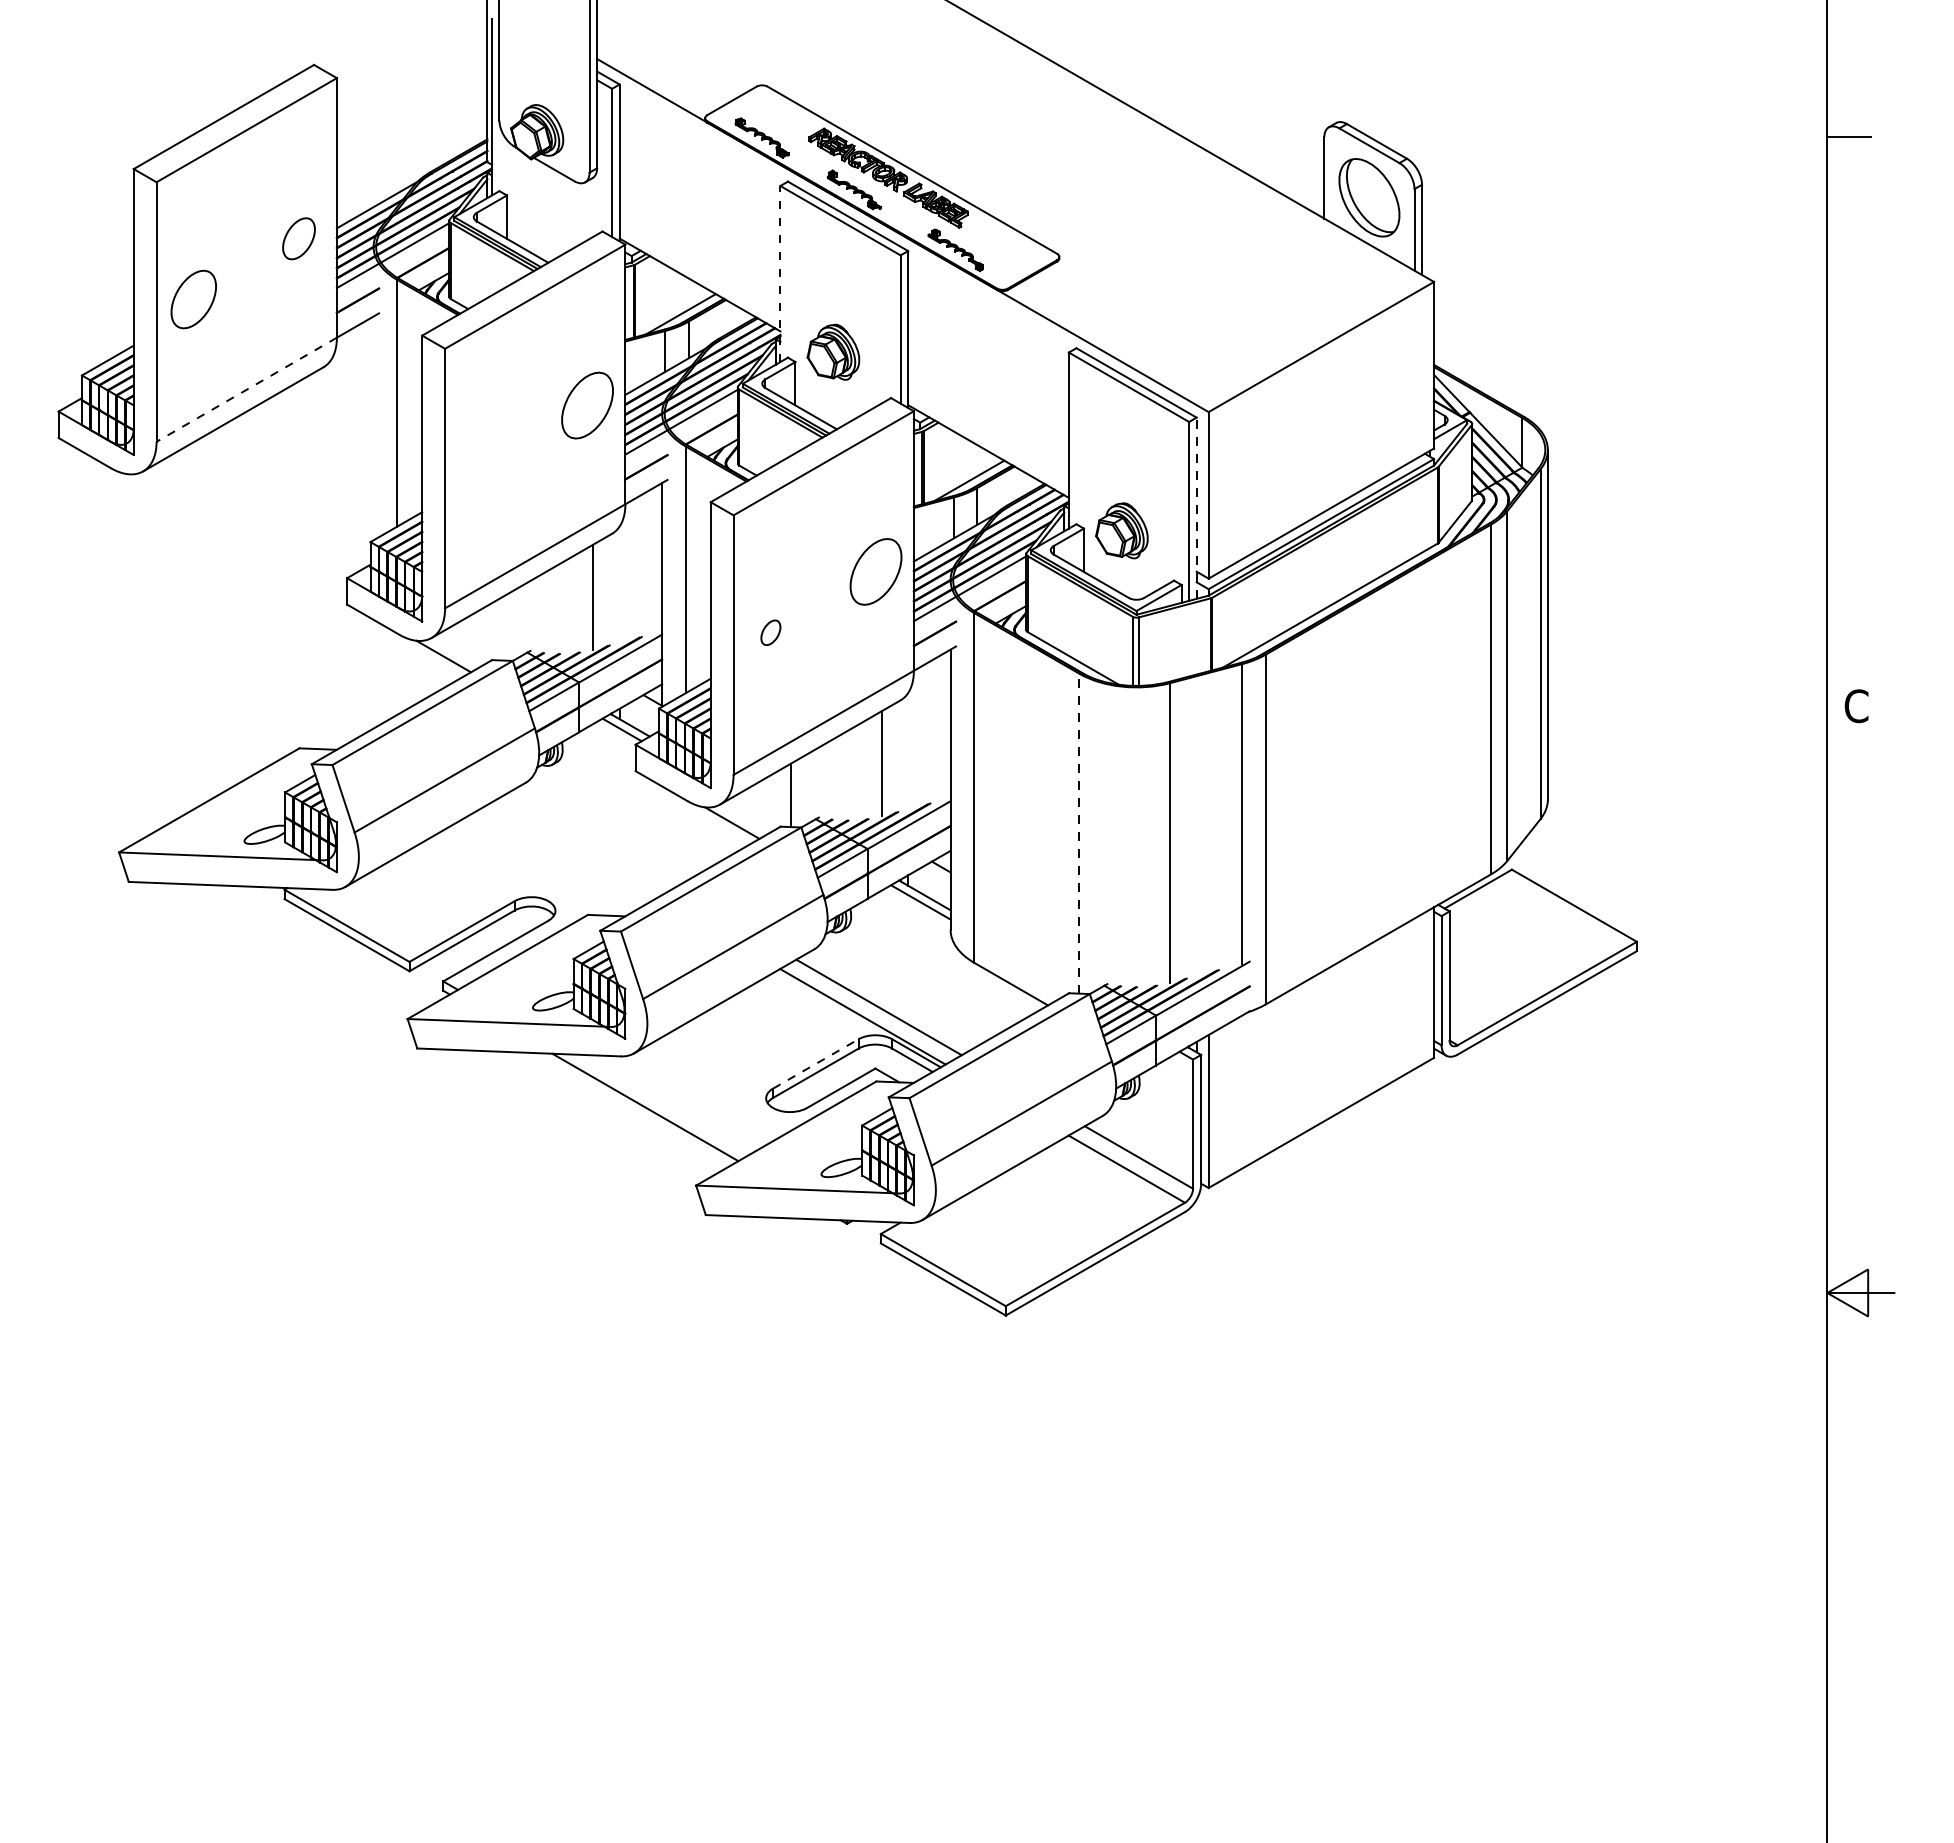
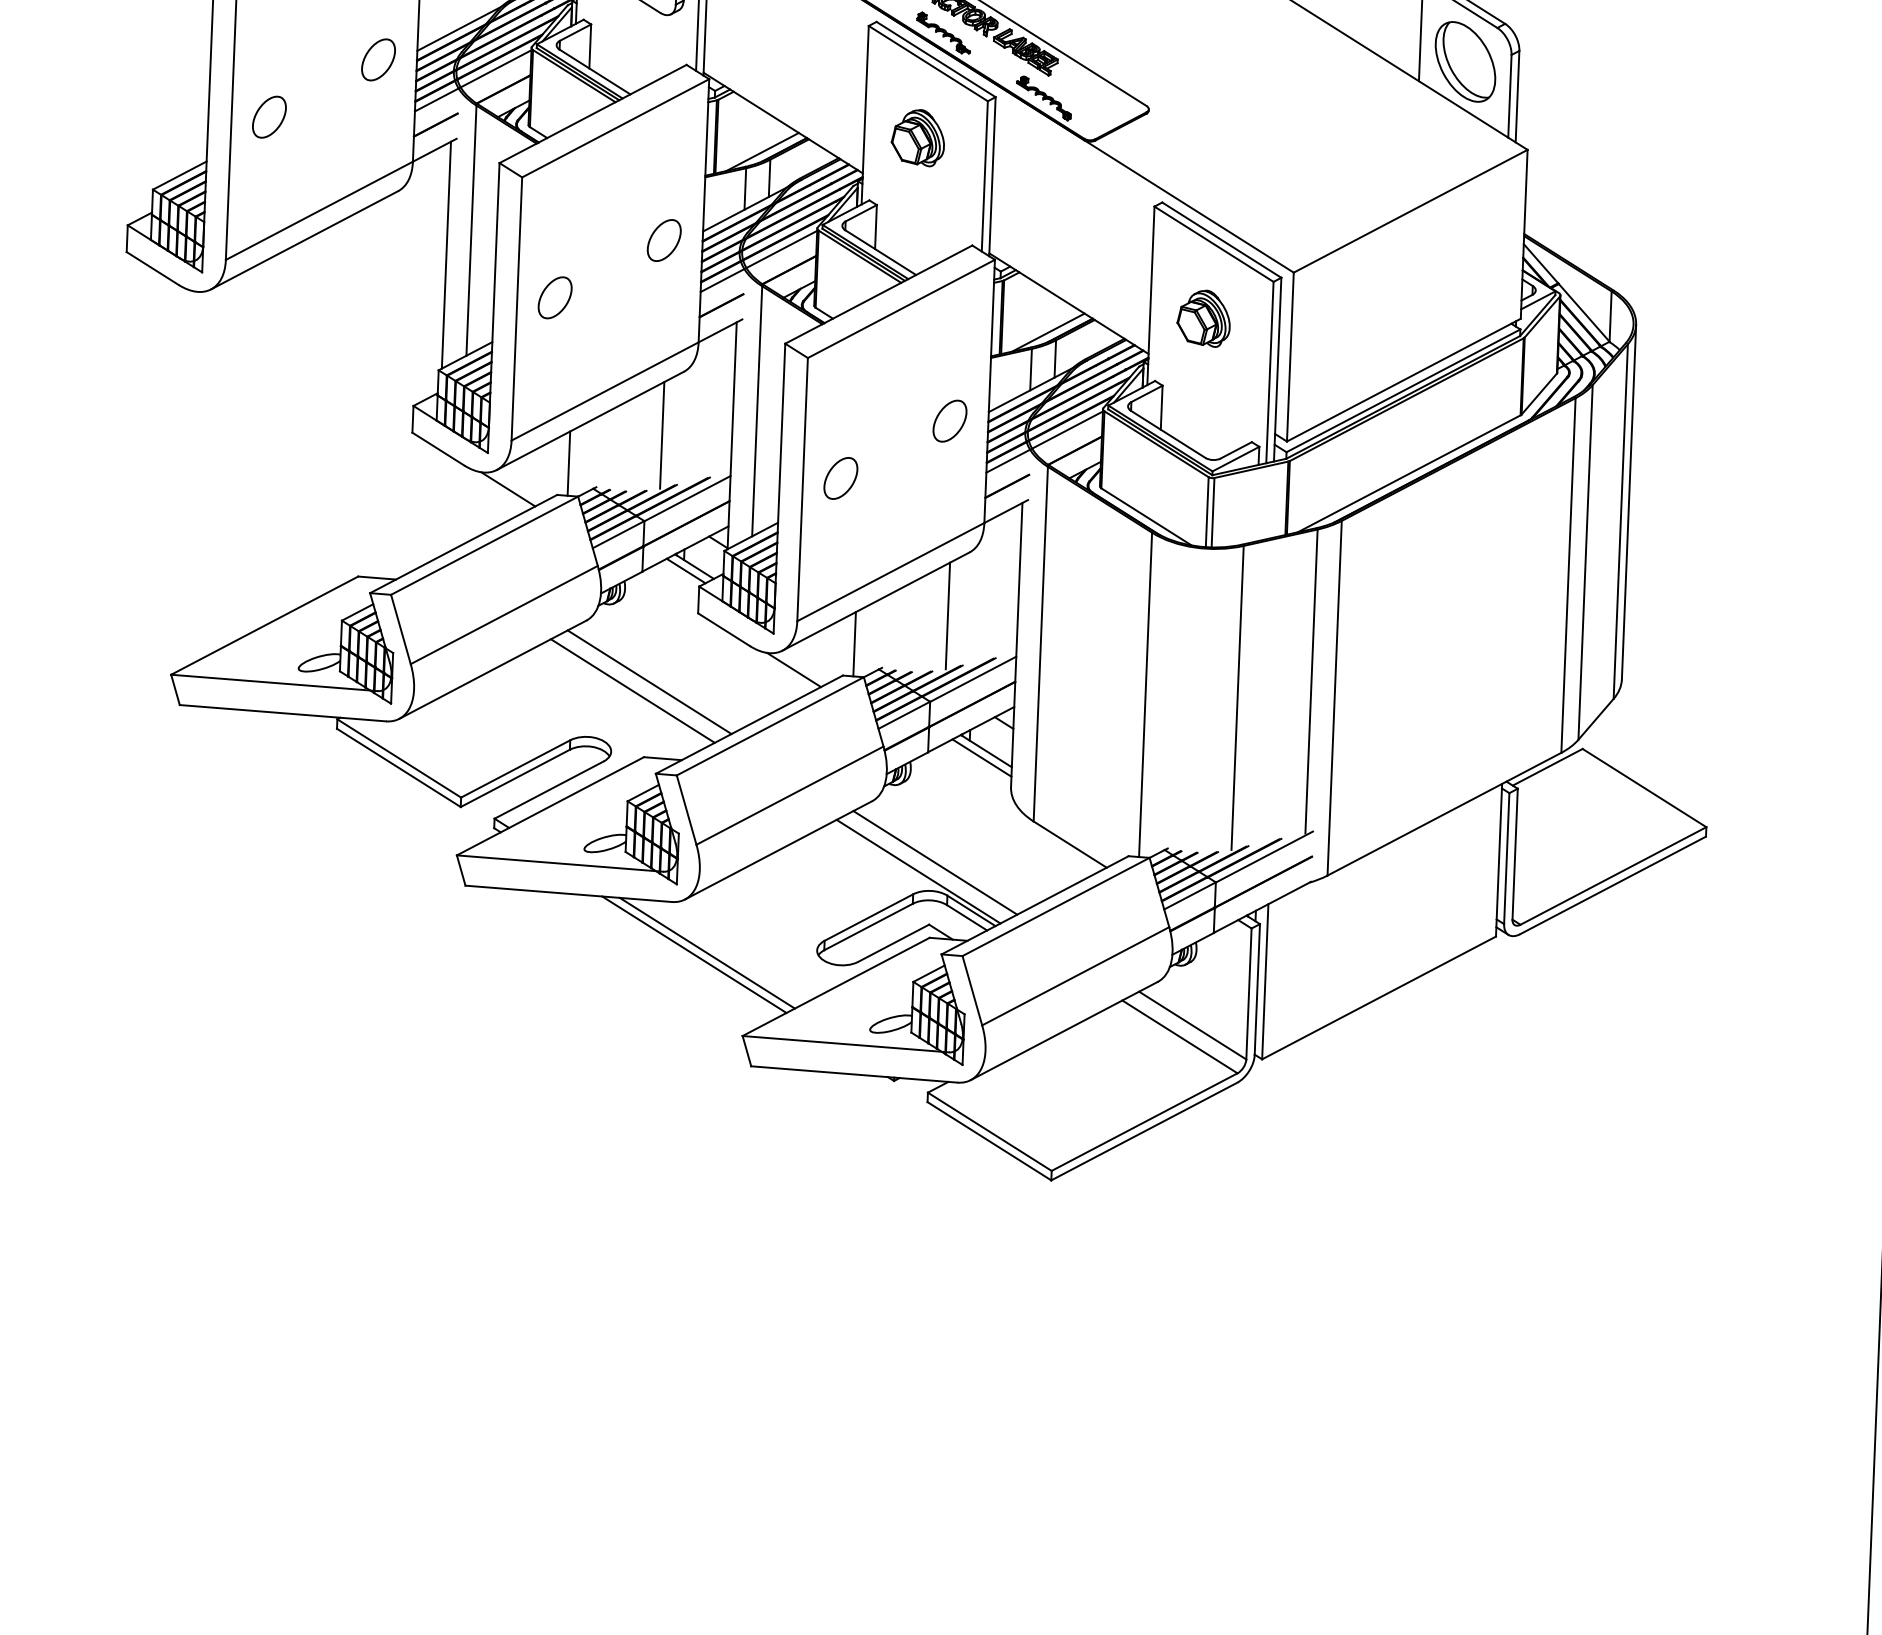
line: (780, 273) -> (865, 114), dashed -> solid
part: (193, 299) -> (269, 117), size x0.71
part: (833, 351) -> (918, 137), moved
line: (246, 390) -> (319, 211), dashed -> solid
part: (587, 404) -> (664, 239), size x0.62
line: (373, 428) -> (446, 255), added
part: (482, 465) -> (555, 297), added
line: (1196, 508) -> (1277, 369), dashed -> solid
part: (1121, 530) -> (1203, 318), moved
part: (875, 571) -> (949, 420), size x0.62
line: (502, 628) -> (568, 463), added
part: (770, 632) -> (840, 478), size x1.67
line: (1079, 833) -> (1145, 694), dashed -> solid
line: (590, 840) -> (649, 681), added
line: (574, 850) -> (632, 691), added
line: (816, 1063) -> (869, 917), dashed -> solid
line: (657, 1105) -> (706, 953), added

